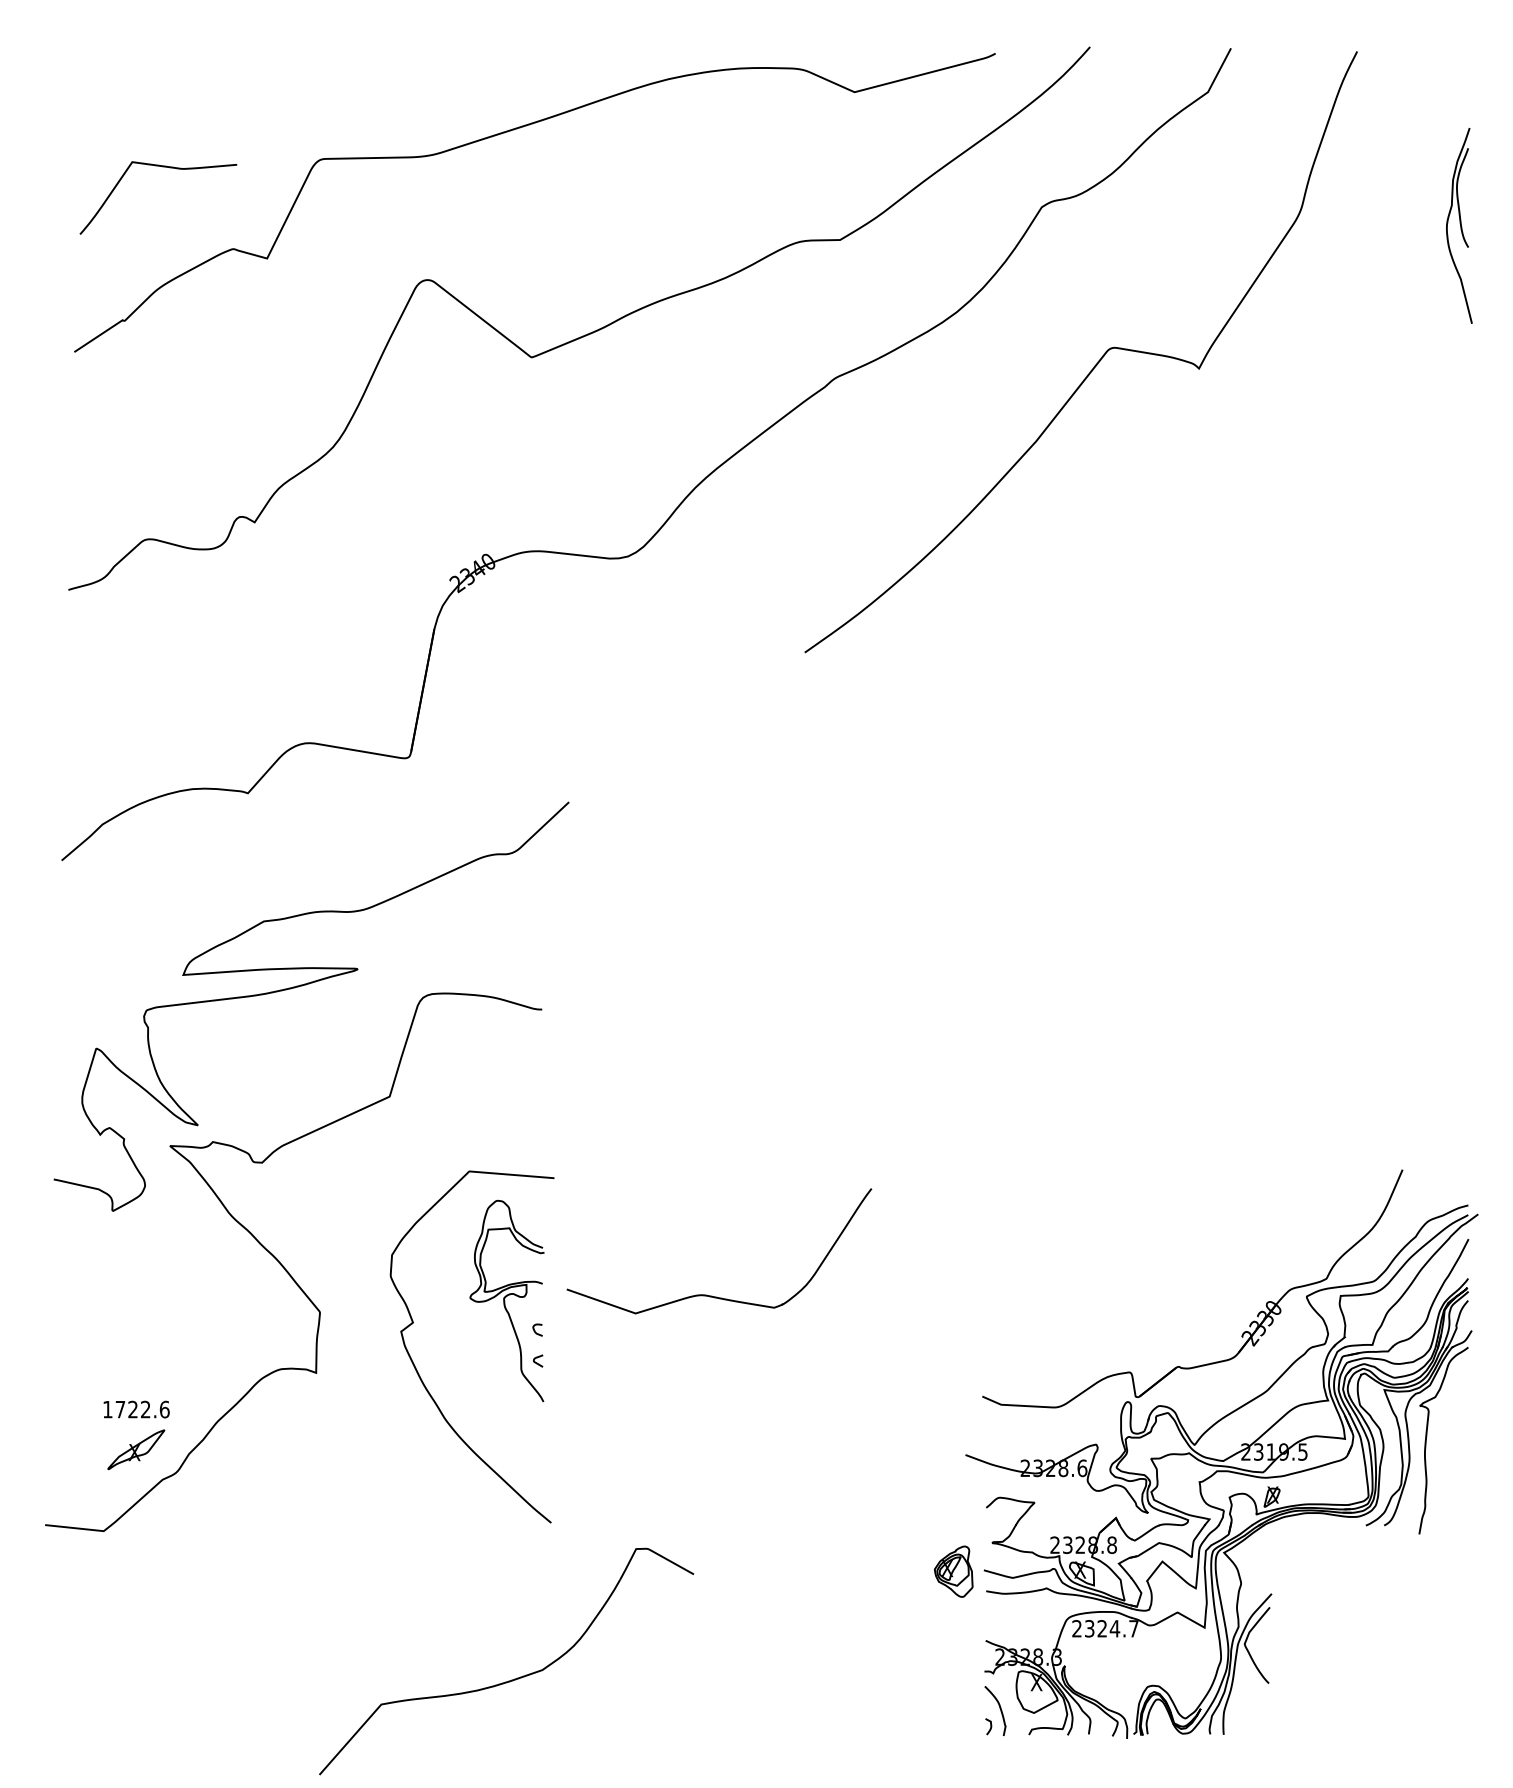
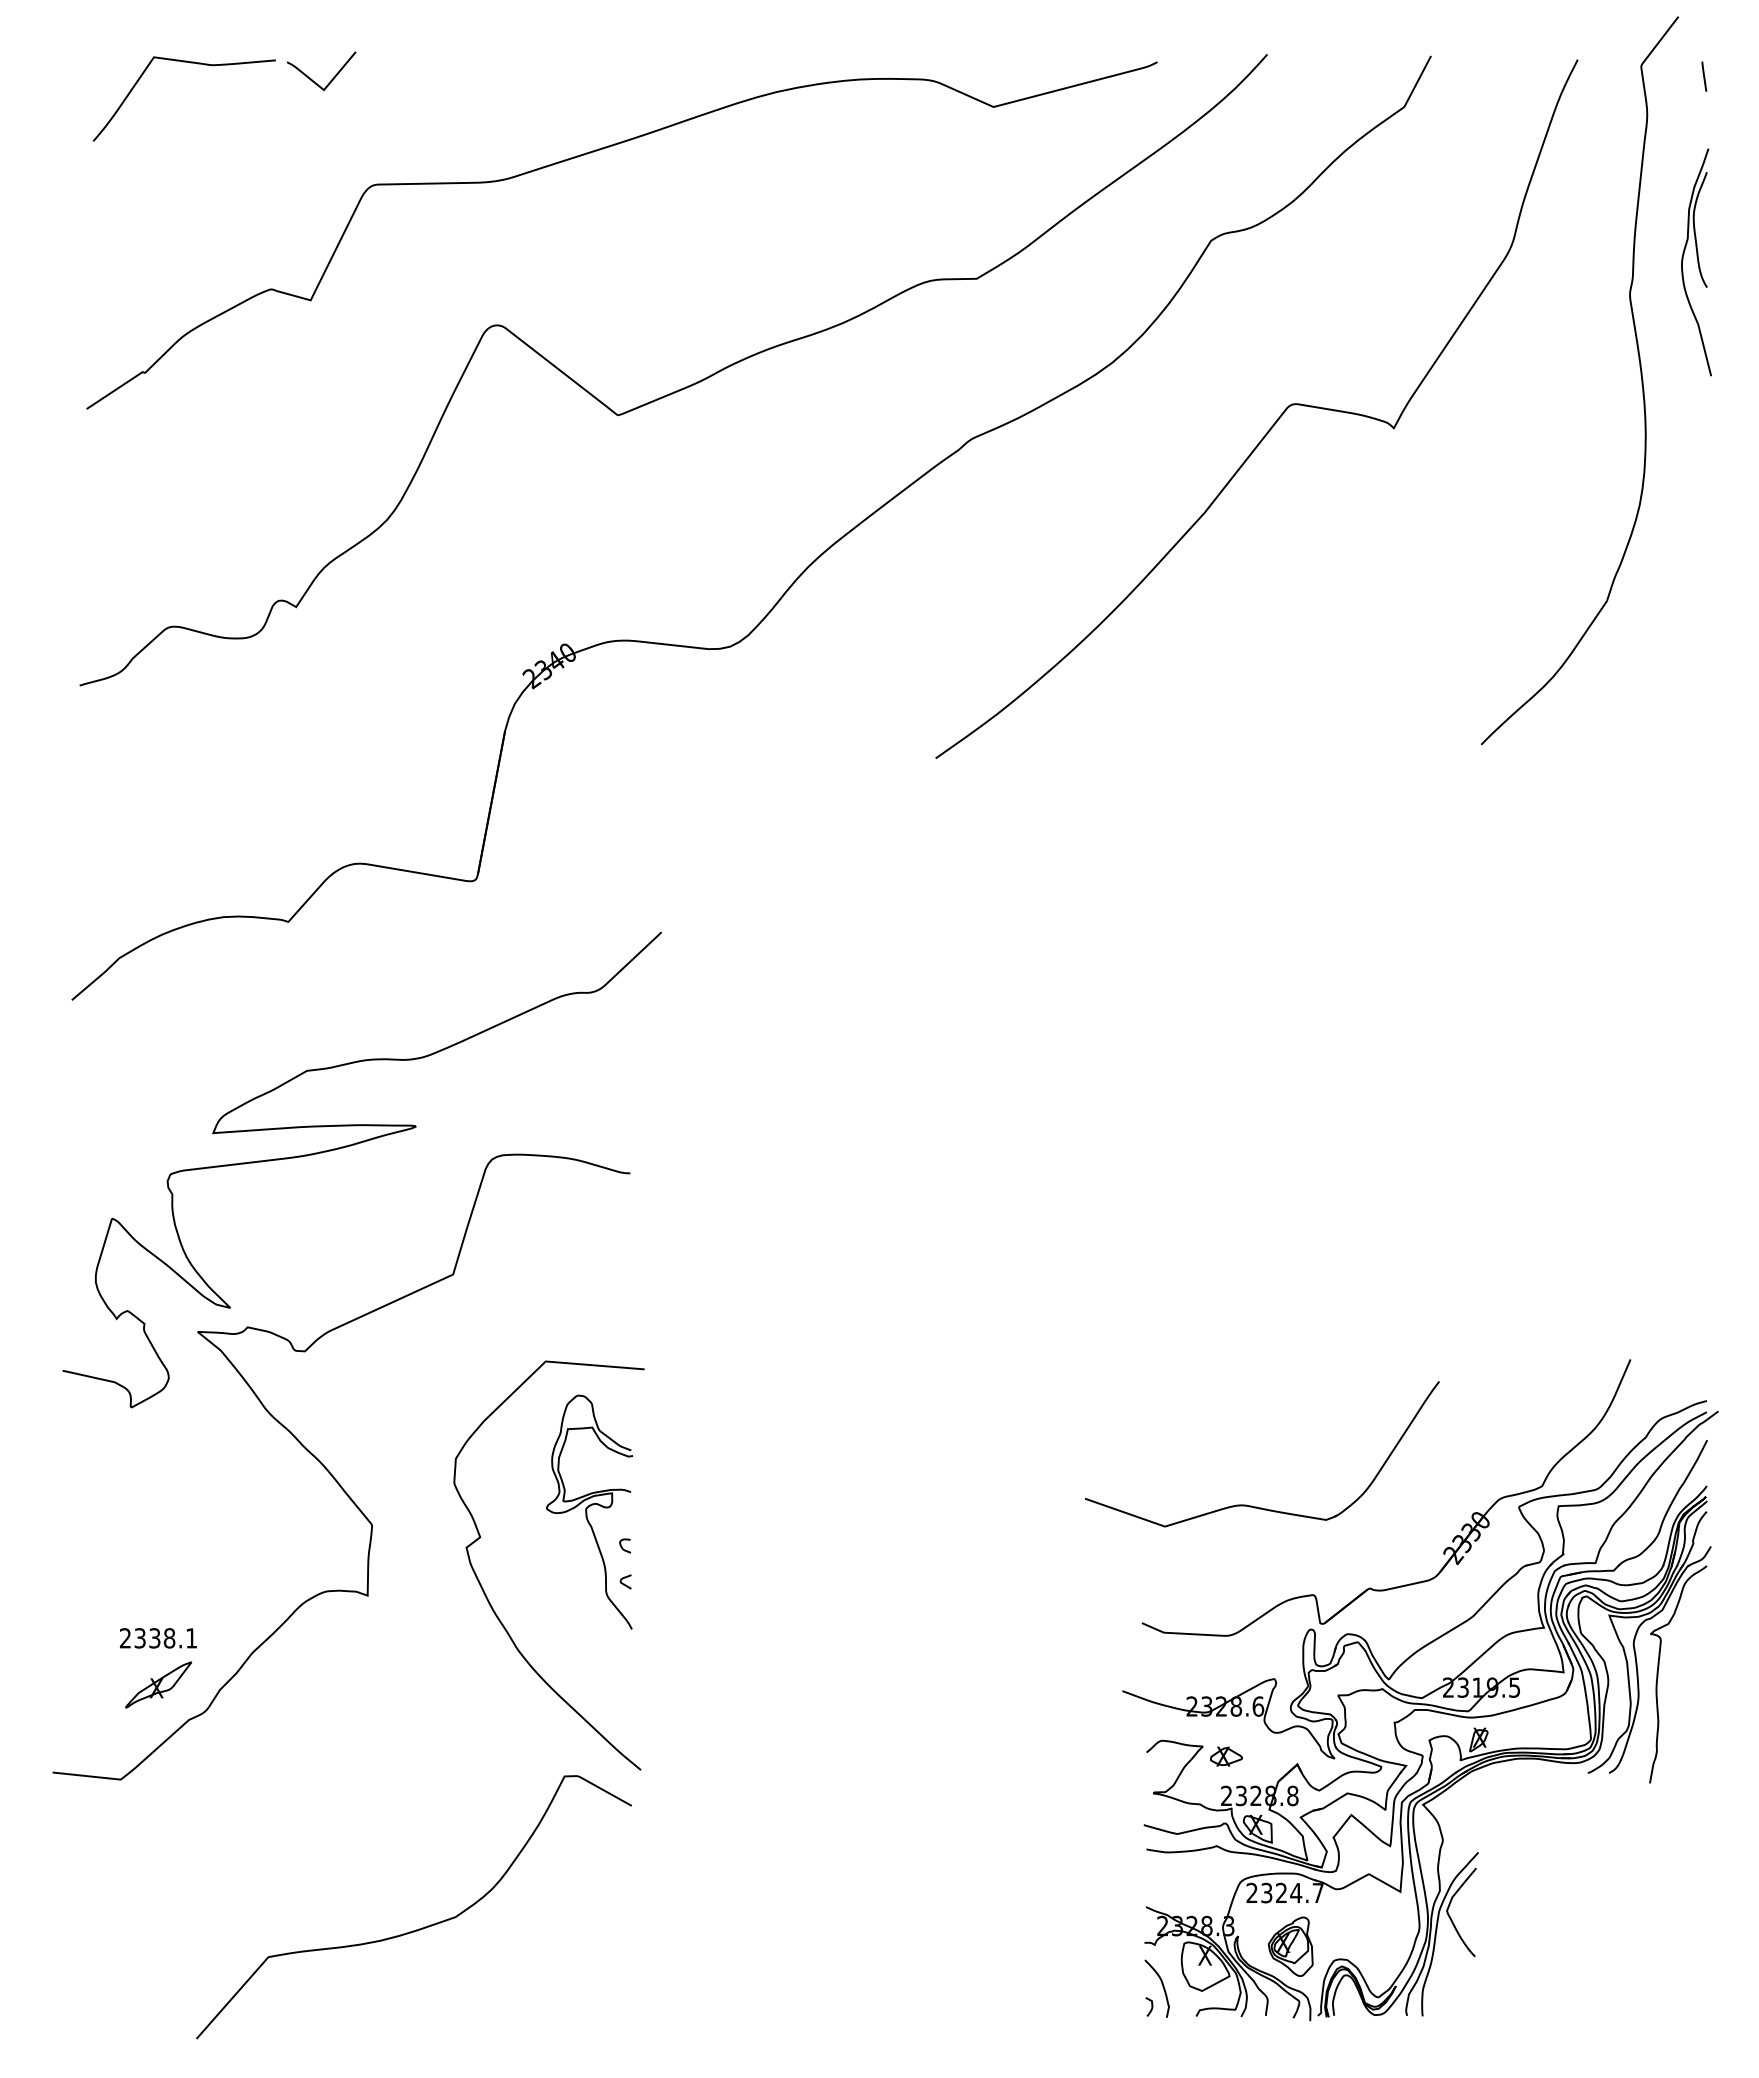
line: (1466, 65) -> (1704, 76), added
curve: (268, 68) -> (312, 79), added
curve: (163, 167) -> (190, 63), moved
curve: (1411, 323) -> (1640, 375), added
part: (710, 1295) -> (1251, 1505), moved
text: (136, 1409) -> (158, 1638), 1722.6 -> 2338.1
part: (1055, 1511) -> (1226, 1756), added
part: (953, 1571) -> (1290, 1946), moved
part: (511, 1679) -> (419, 1928), moved

